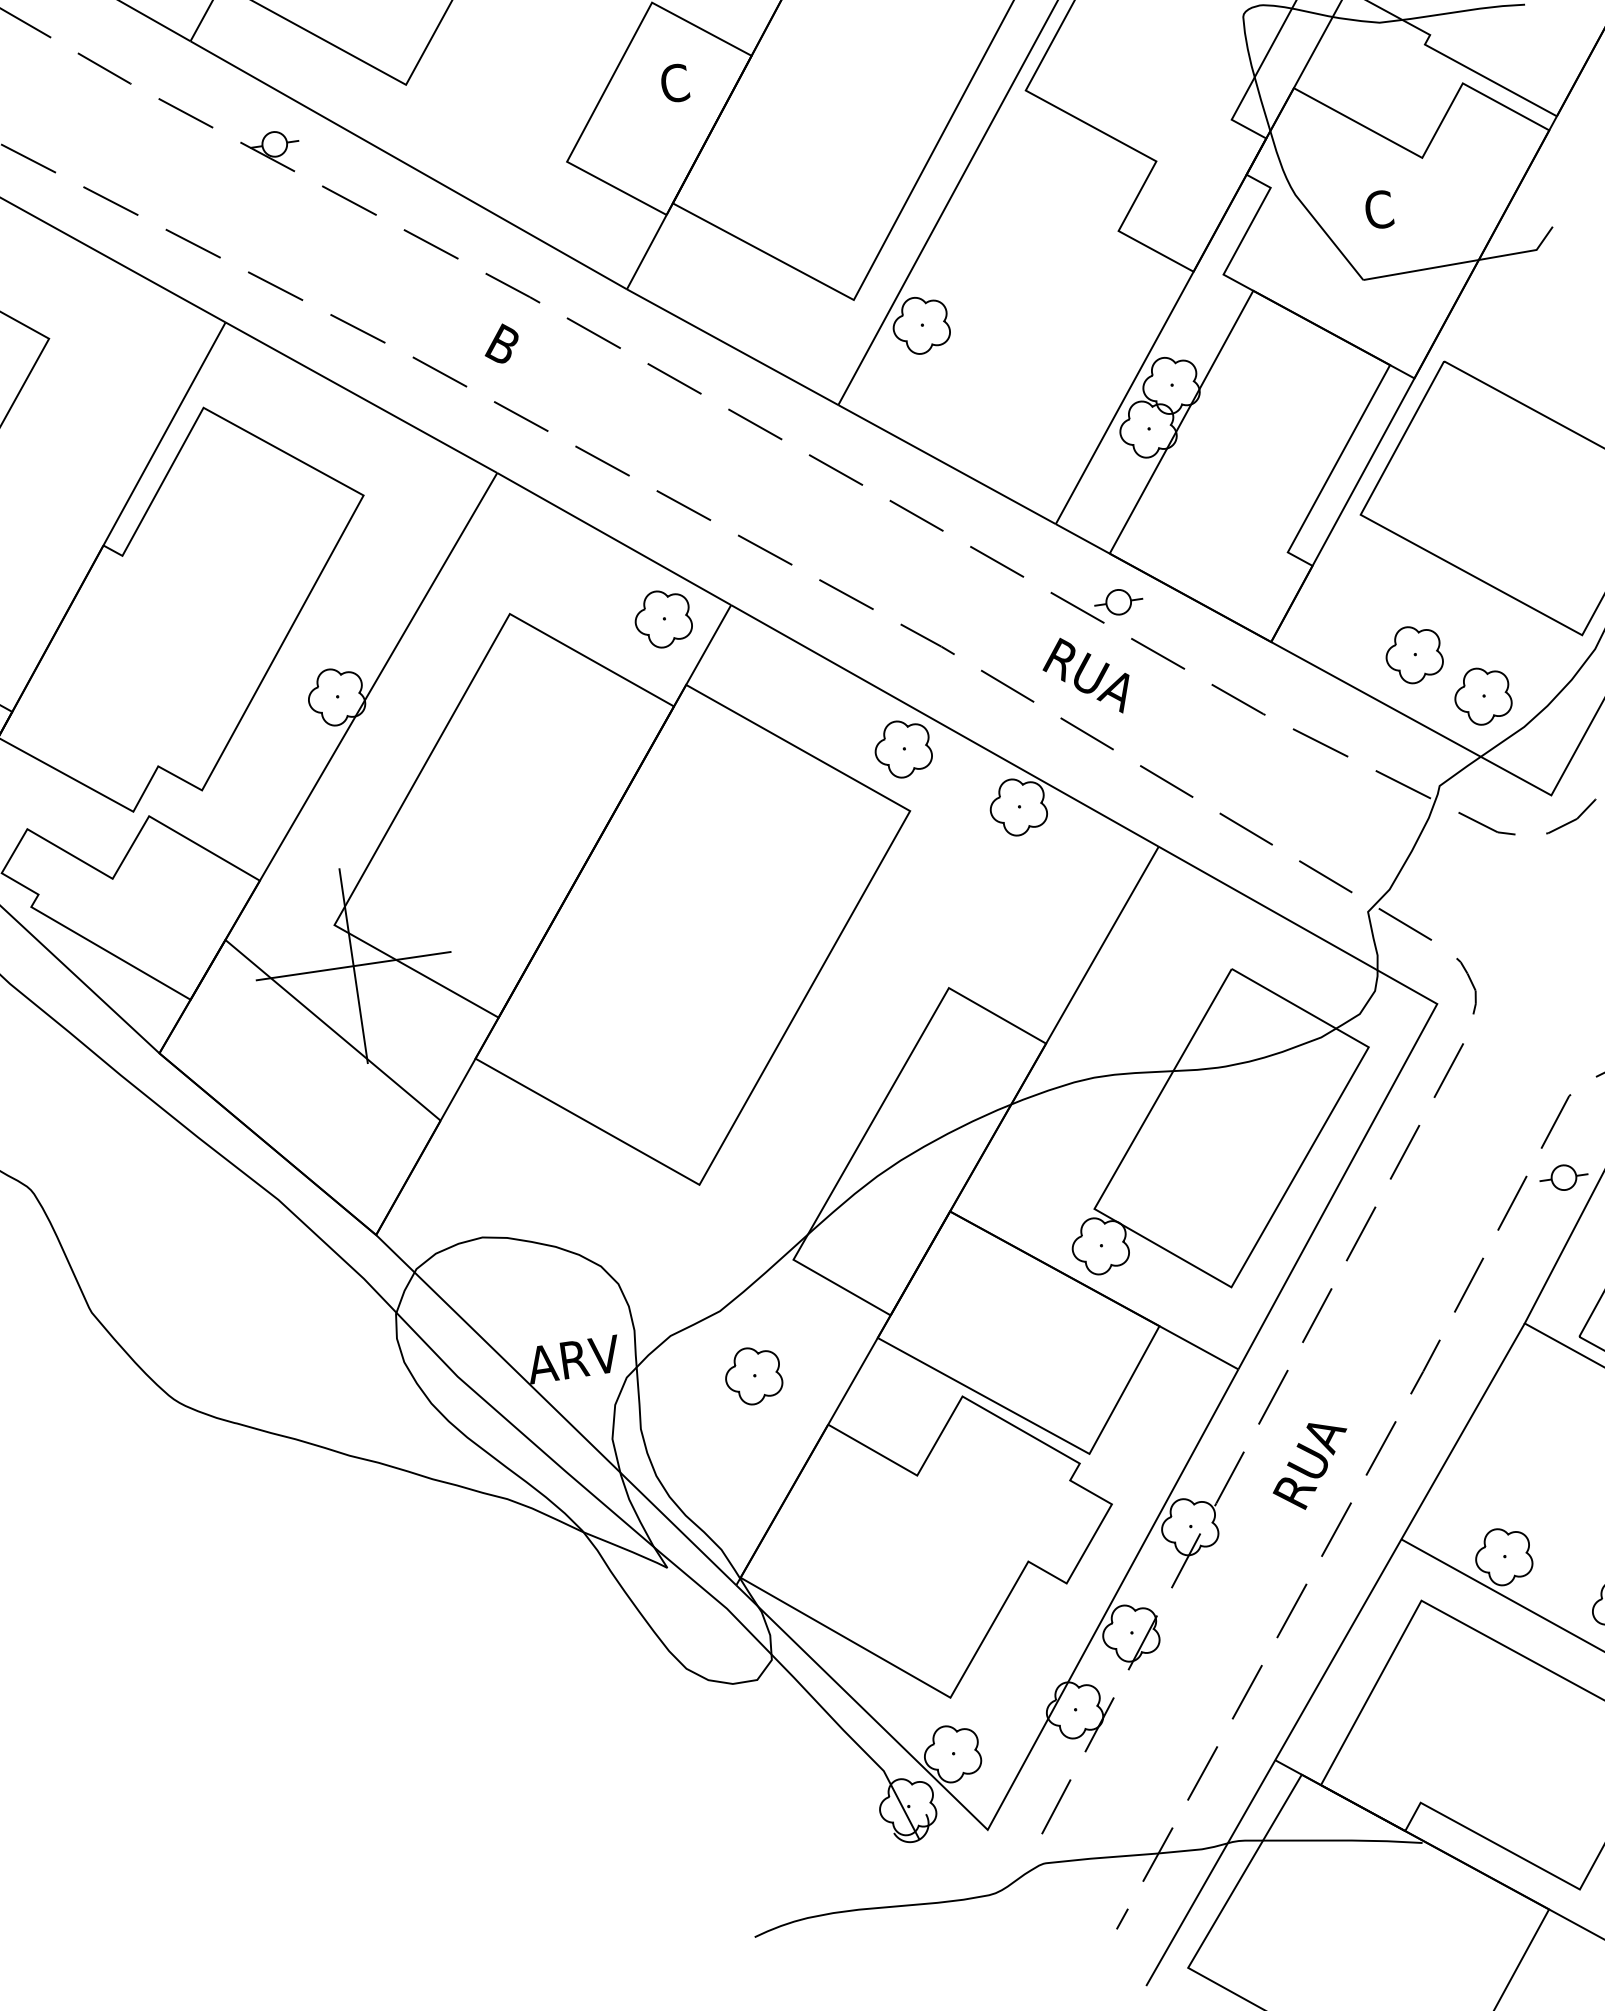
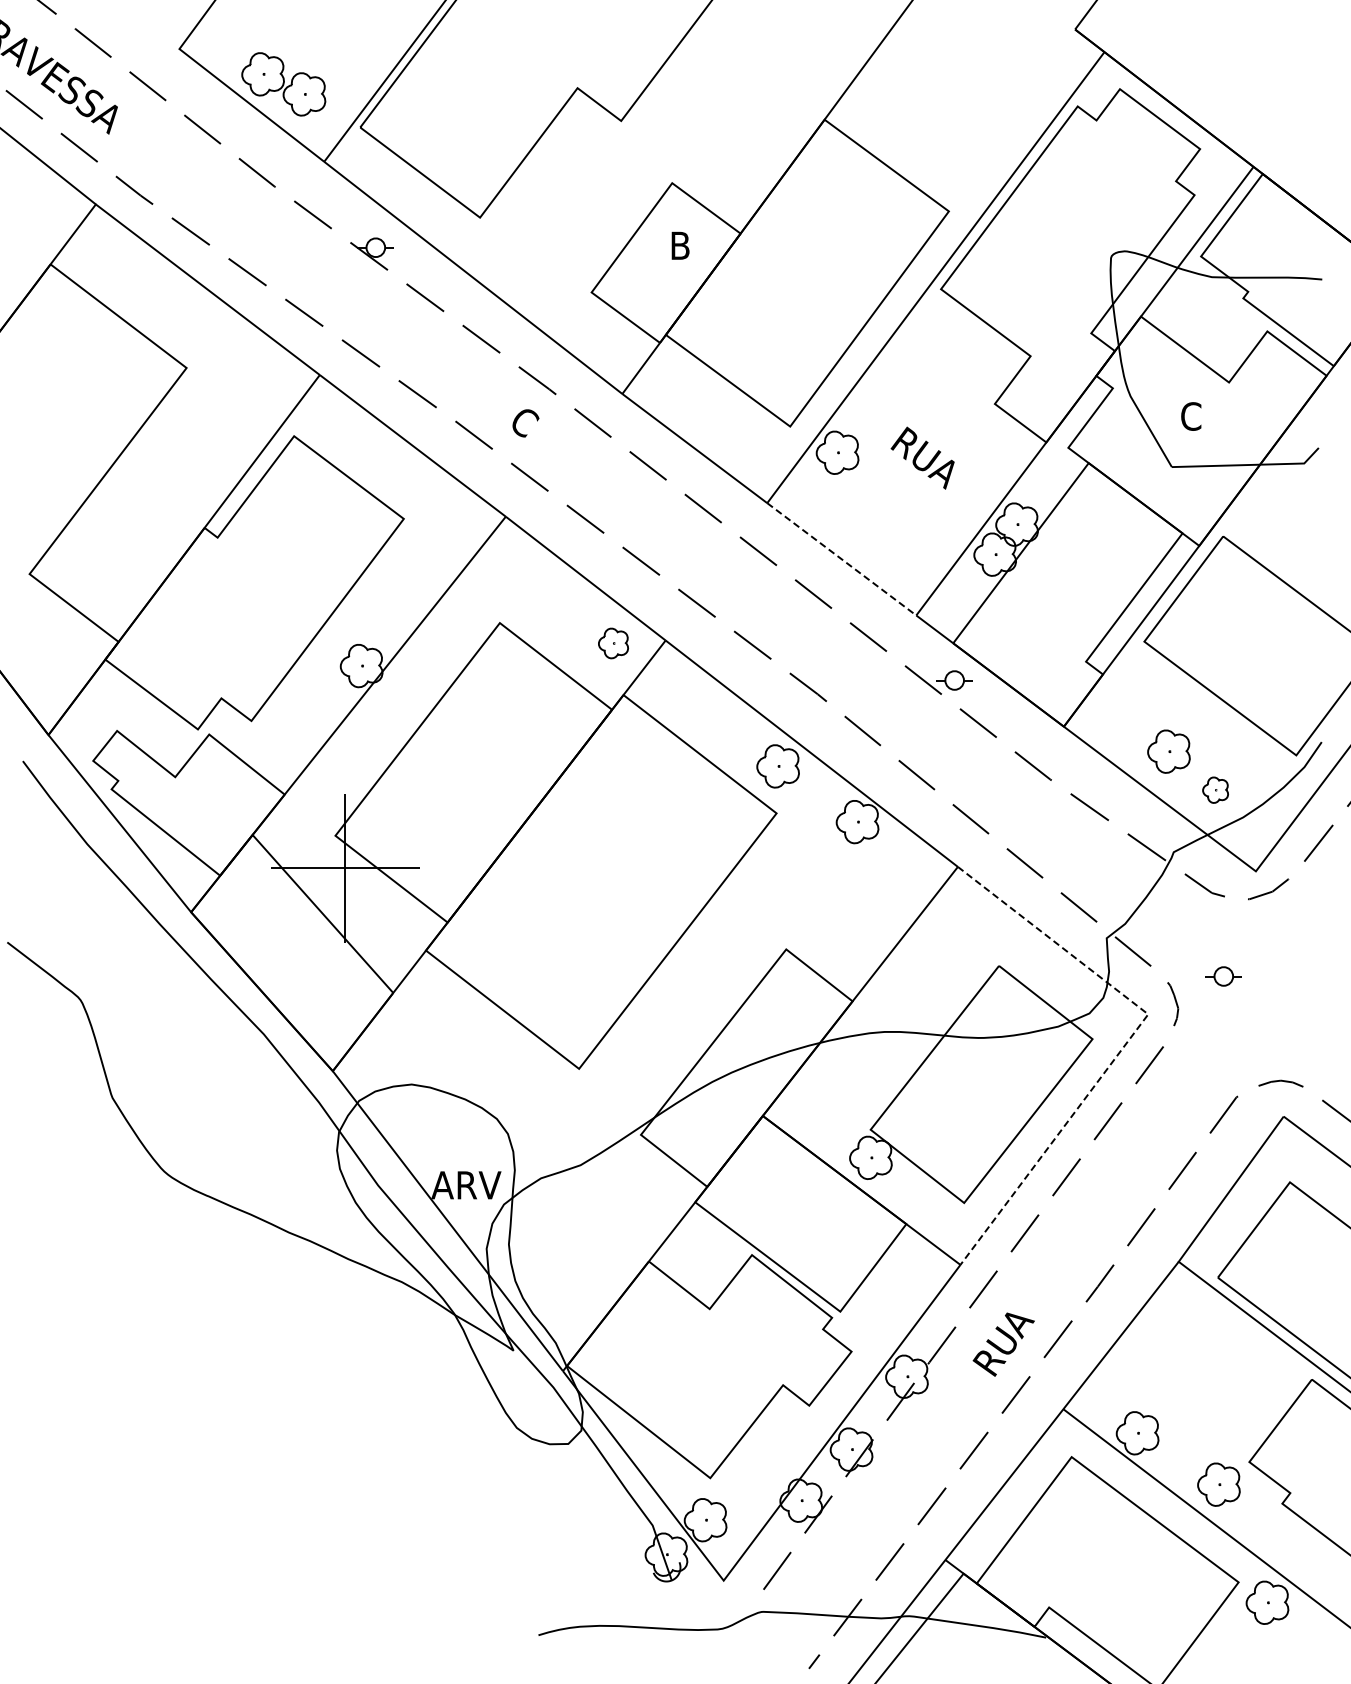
text: (674, 82) -> (680, 245), C -> B
text: (503, 344) -> (524, 421), B -> C
line: (948, 464) -> (842, 559), solid -> dashed
part: (663, 619) -> (613, 643), size x0.7
text: (1086, 675) -> (922, 457), moved
part: (1482, 696) -> (1215, 790), size x0.6
line: (1414, 1046) -> (1126, 1043), solid -> dashed
part: (1563, 1177) -> (1223, 976), moved
part: (753, 1376) -> (598, 1217), removed

